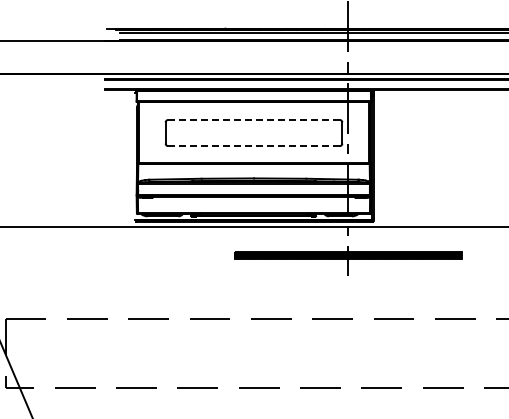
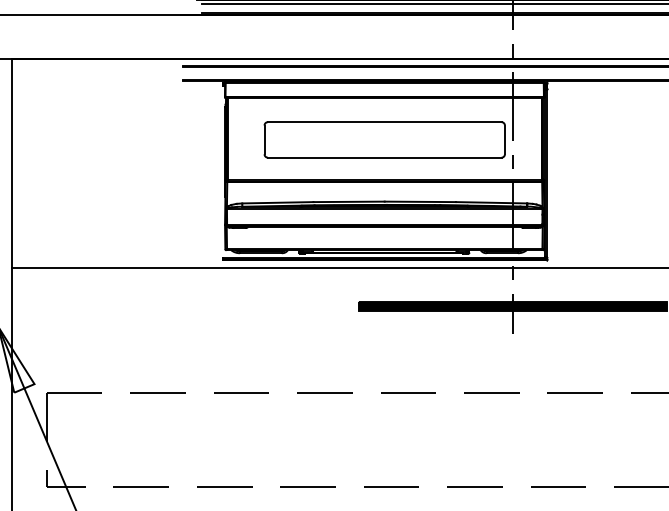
line: (254, 120) -> (385, 122), dashed -> solid
line: (254, 146) -> (385, 158), dashed -> solid

